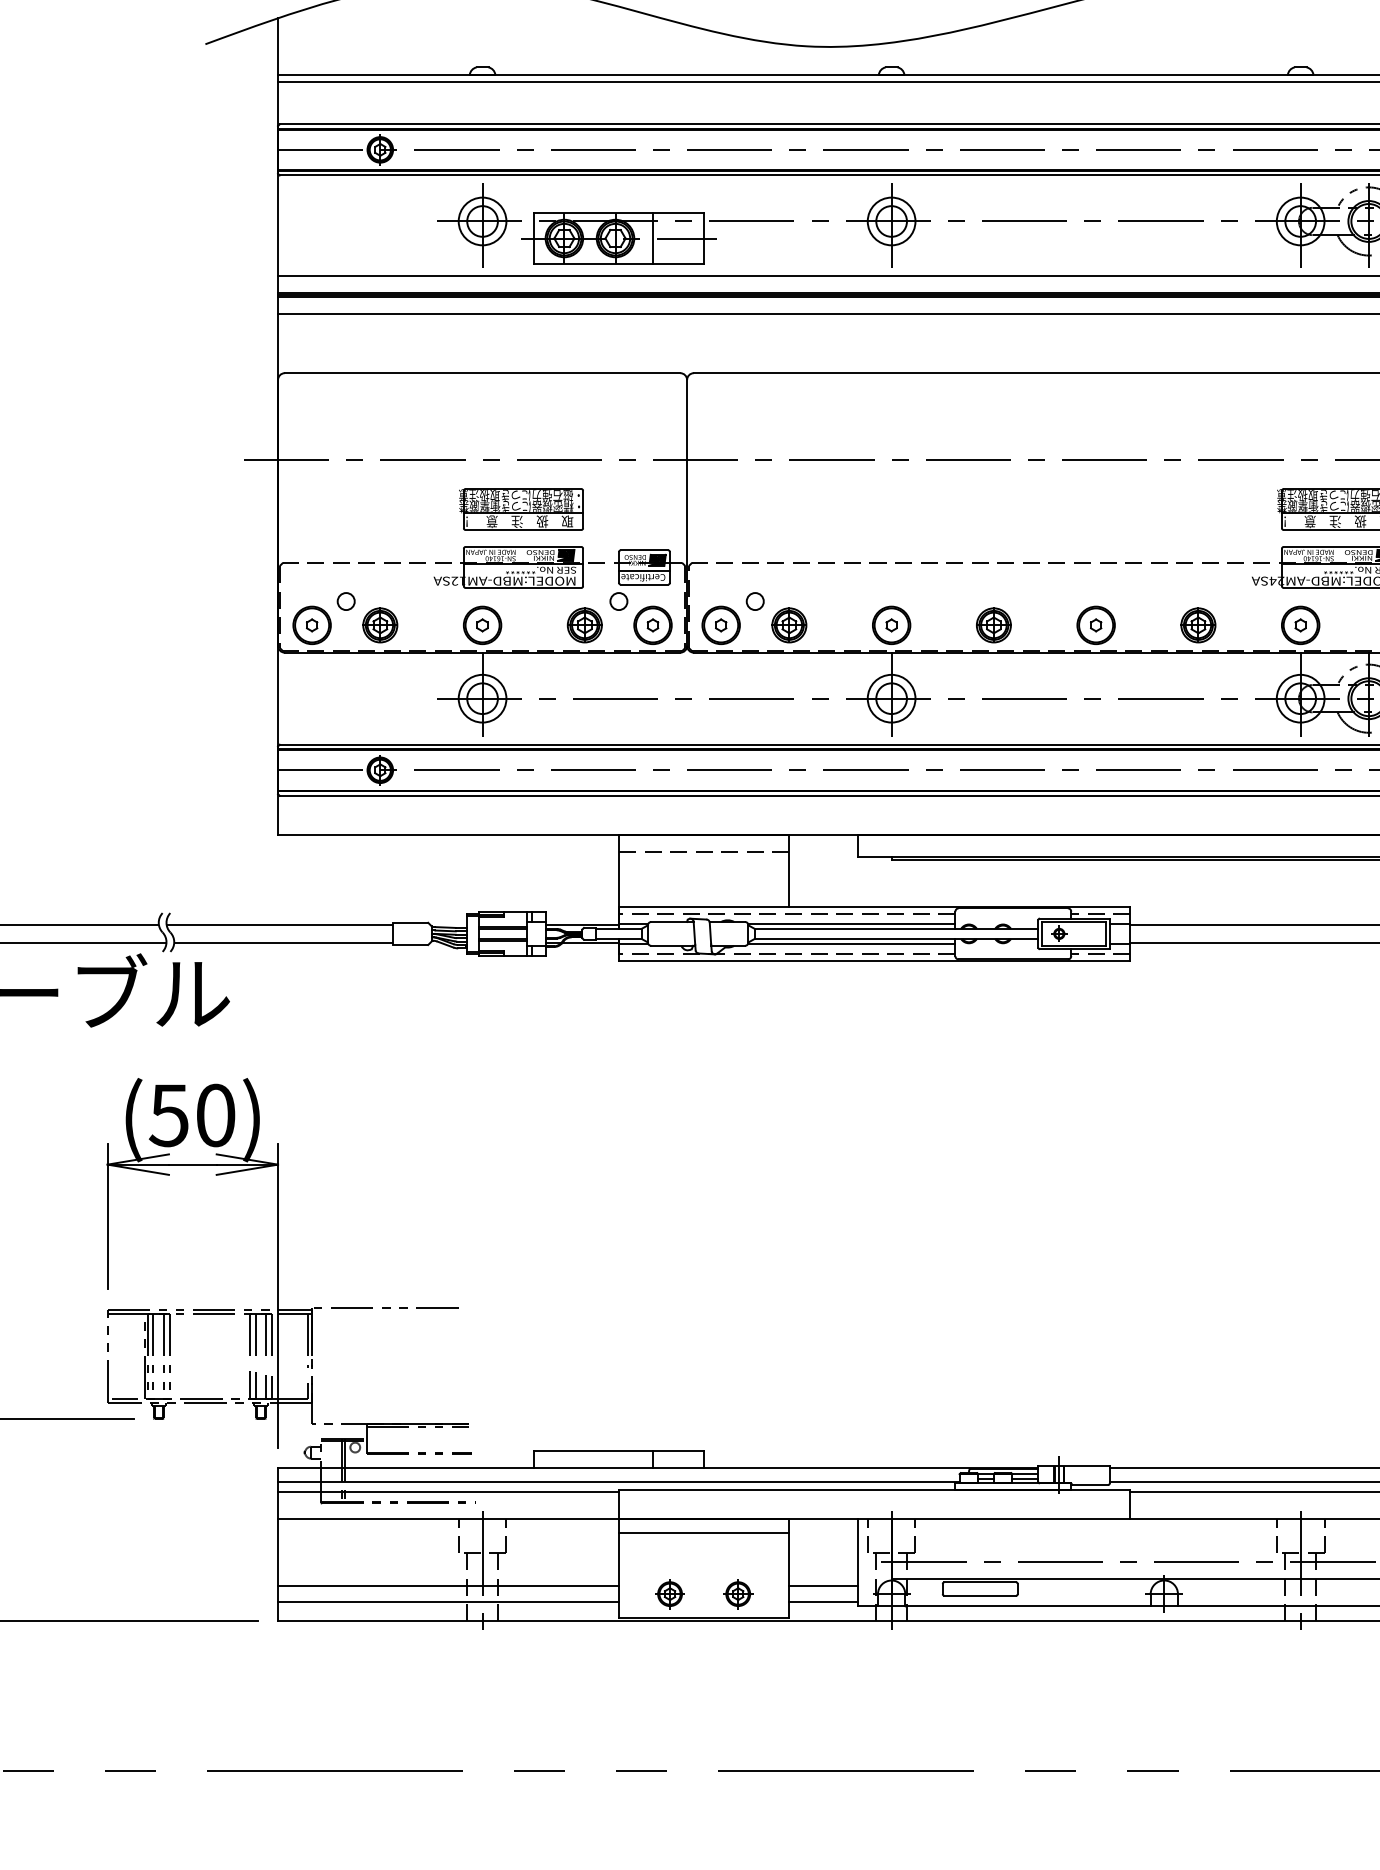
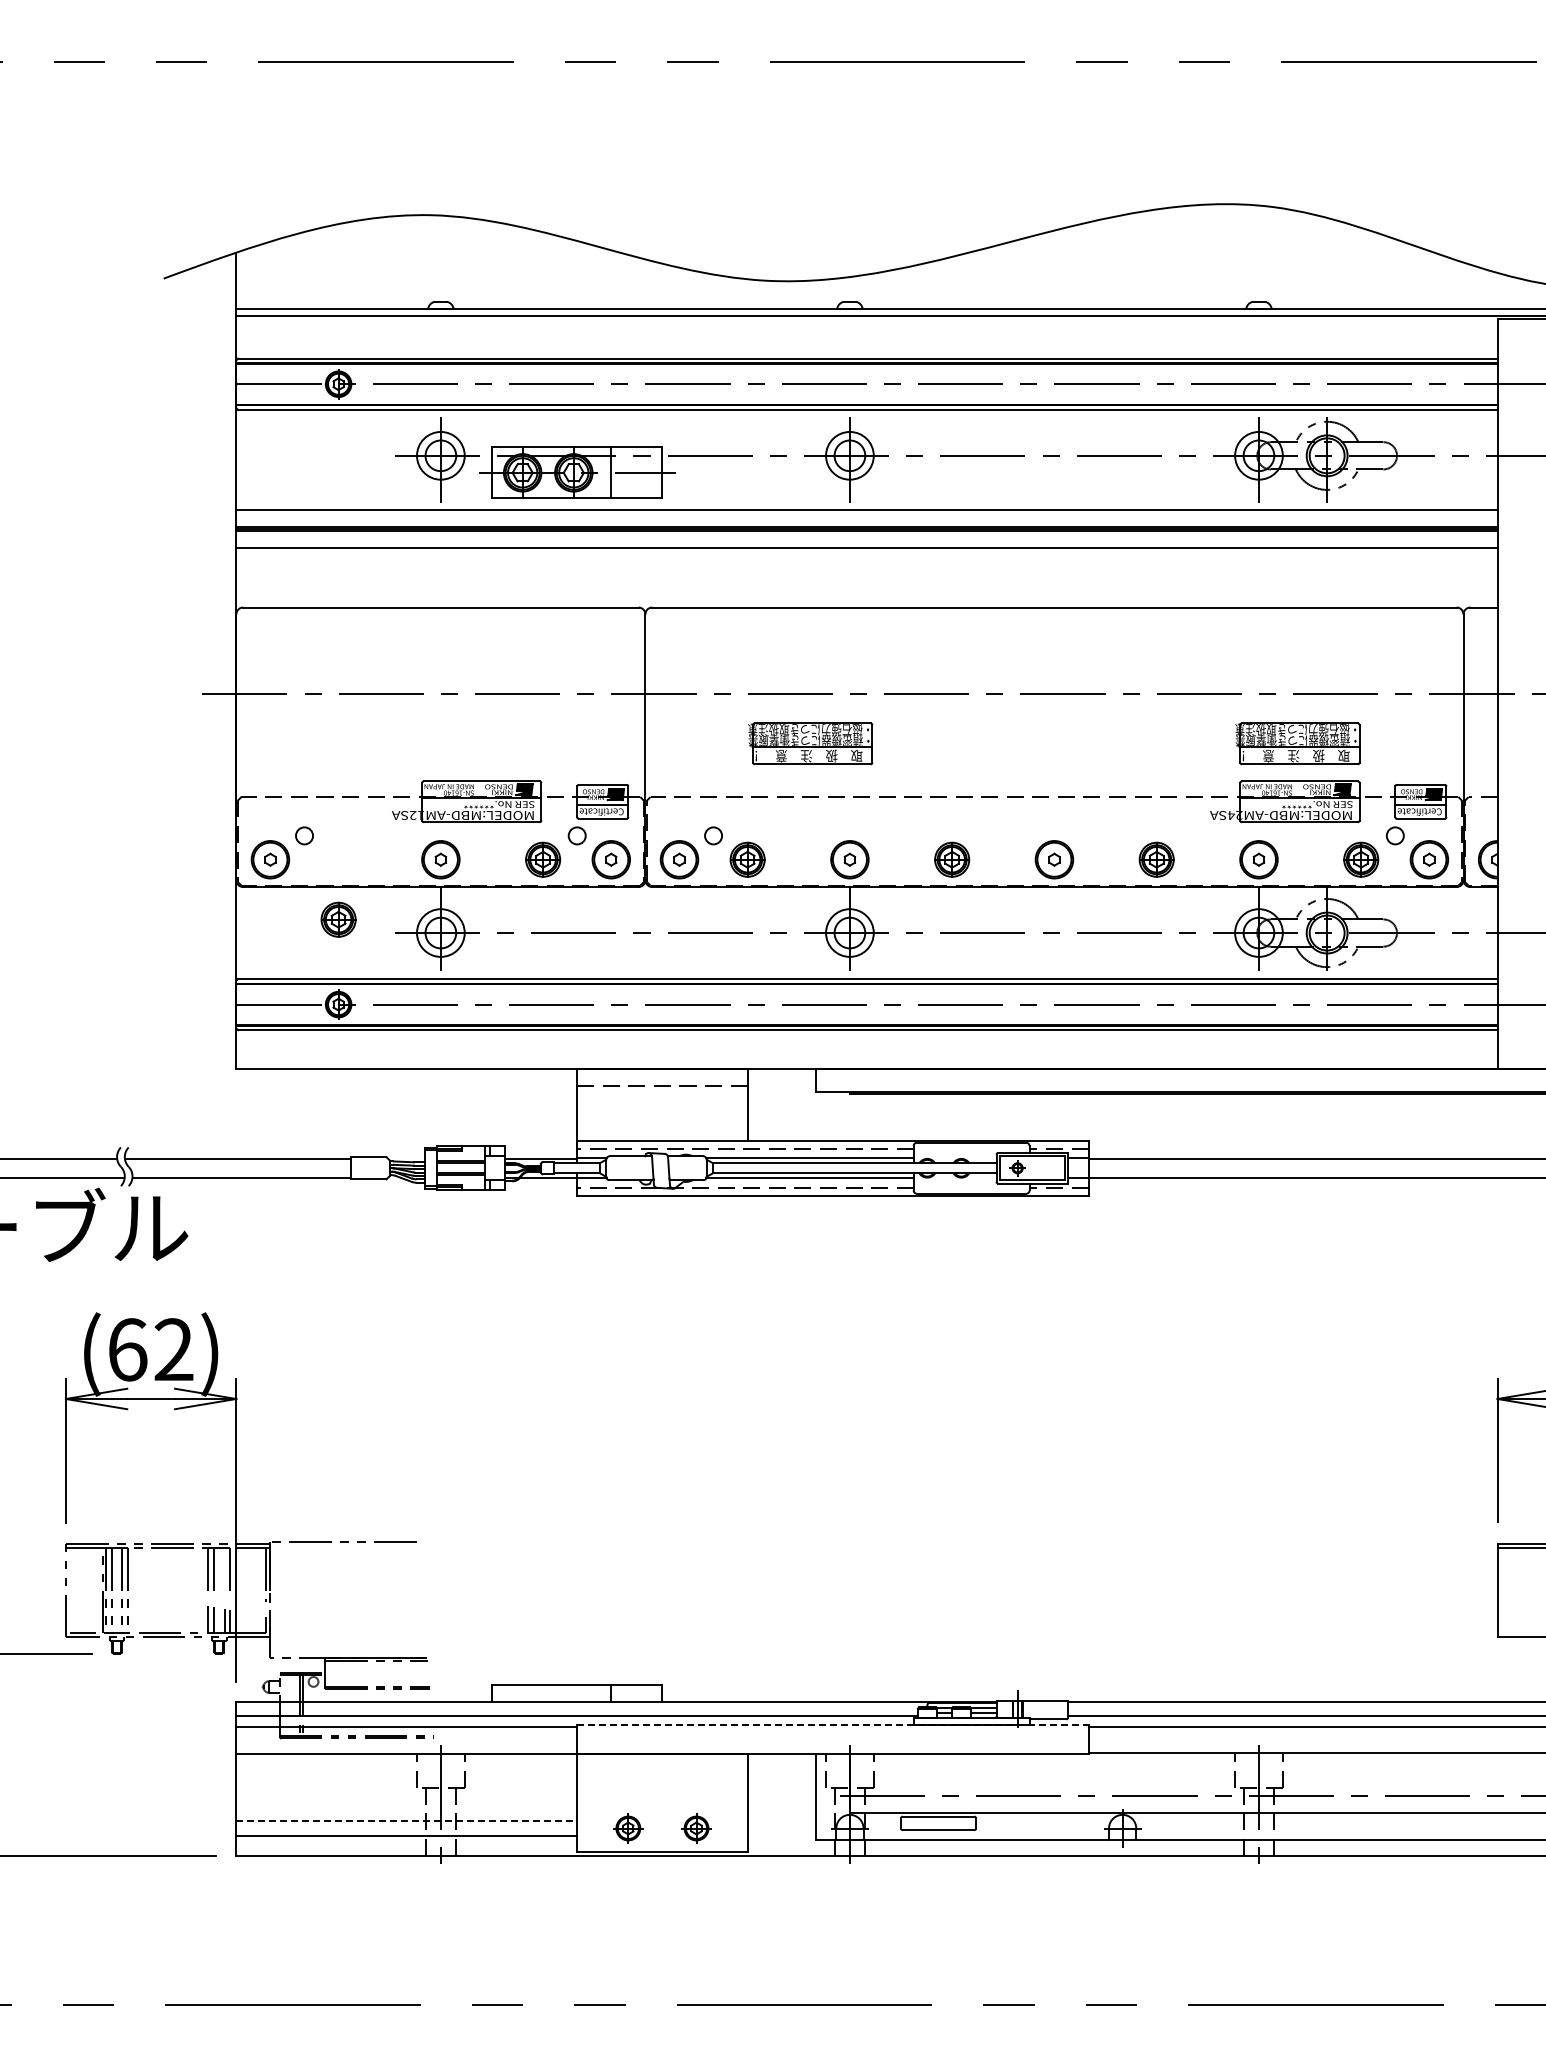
part: (521, 509) -> (810, 743), moved
part: (380, 625) -> (338, 919), moved
text: (192, 1115) -> (150, 1349), (50) -> (62)
line: (266, 1336) -> (224, 1570), removed
line: (874, 1490) -> (832, 1724), solid -> dashed
line: (704, 1533) -> (662, 1767), removed
line: (449, 1586) -> (407, 1820), solid -> dashed
line: (823, 1586) -> (781, 1820), removed
line: (823, 1602) -> (781, 1836), removed

